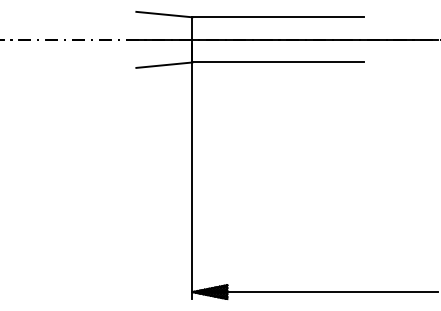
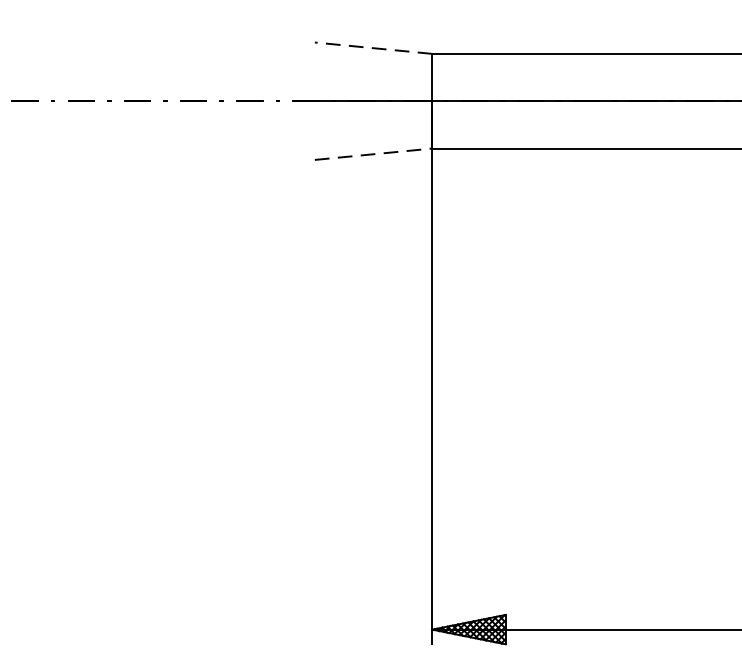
line: (163, 14) -> (371, 48), solid -> dashed
line: (164, 65) -> (373, 154), solid -> dashed

